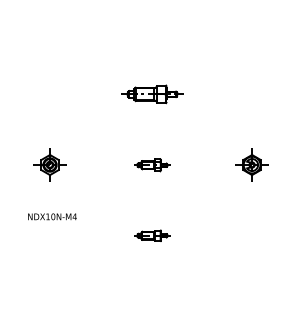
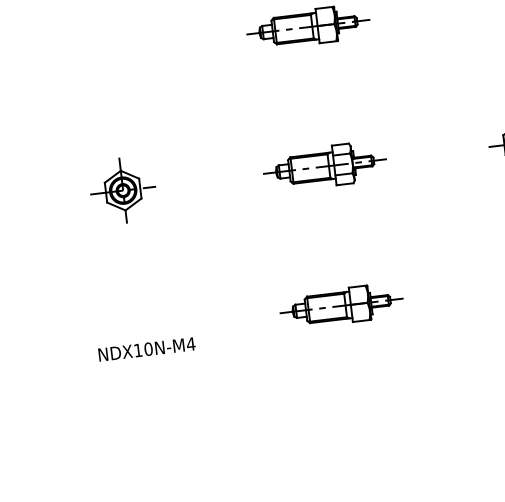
part: (152, 165) -> (325, 167), size x1.67
text: (52, 216) -> (146, 348), moved
part: (152, 235) -> (341, 305), size x1.67

